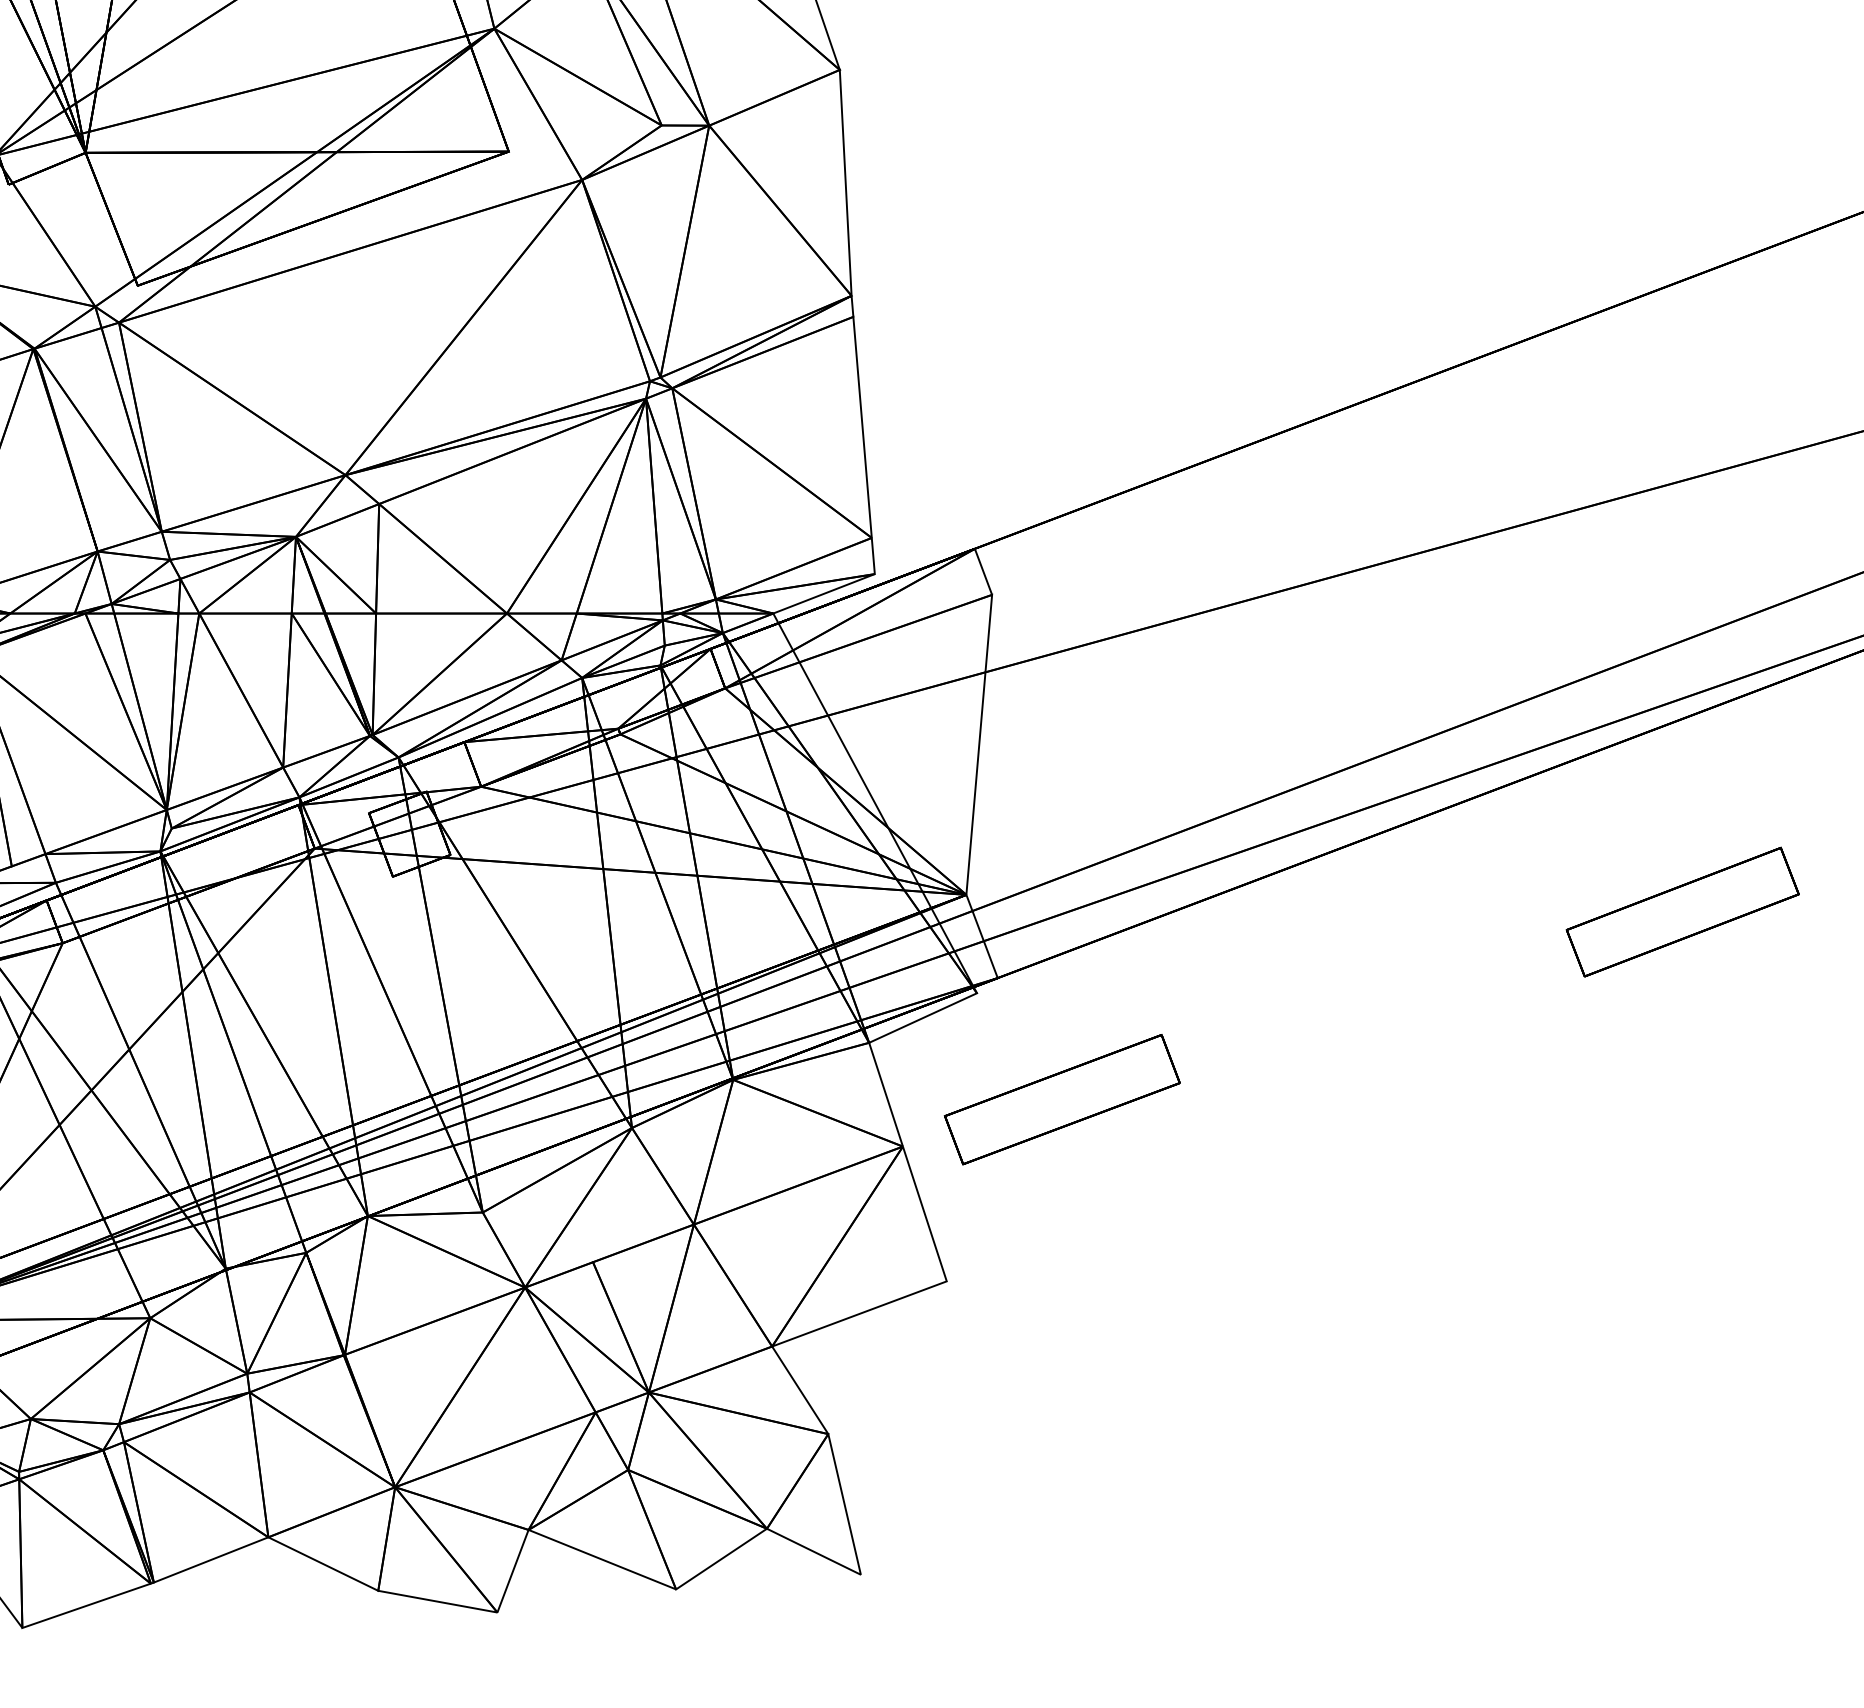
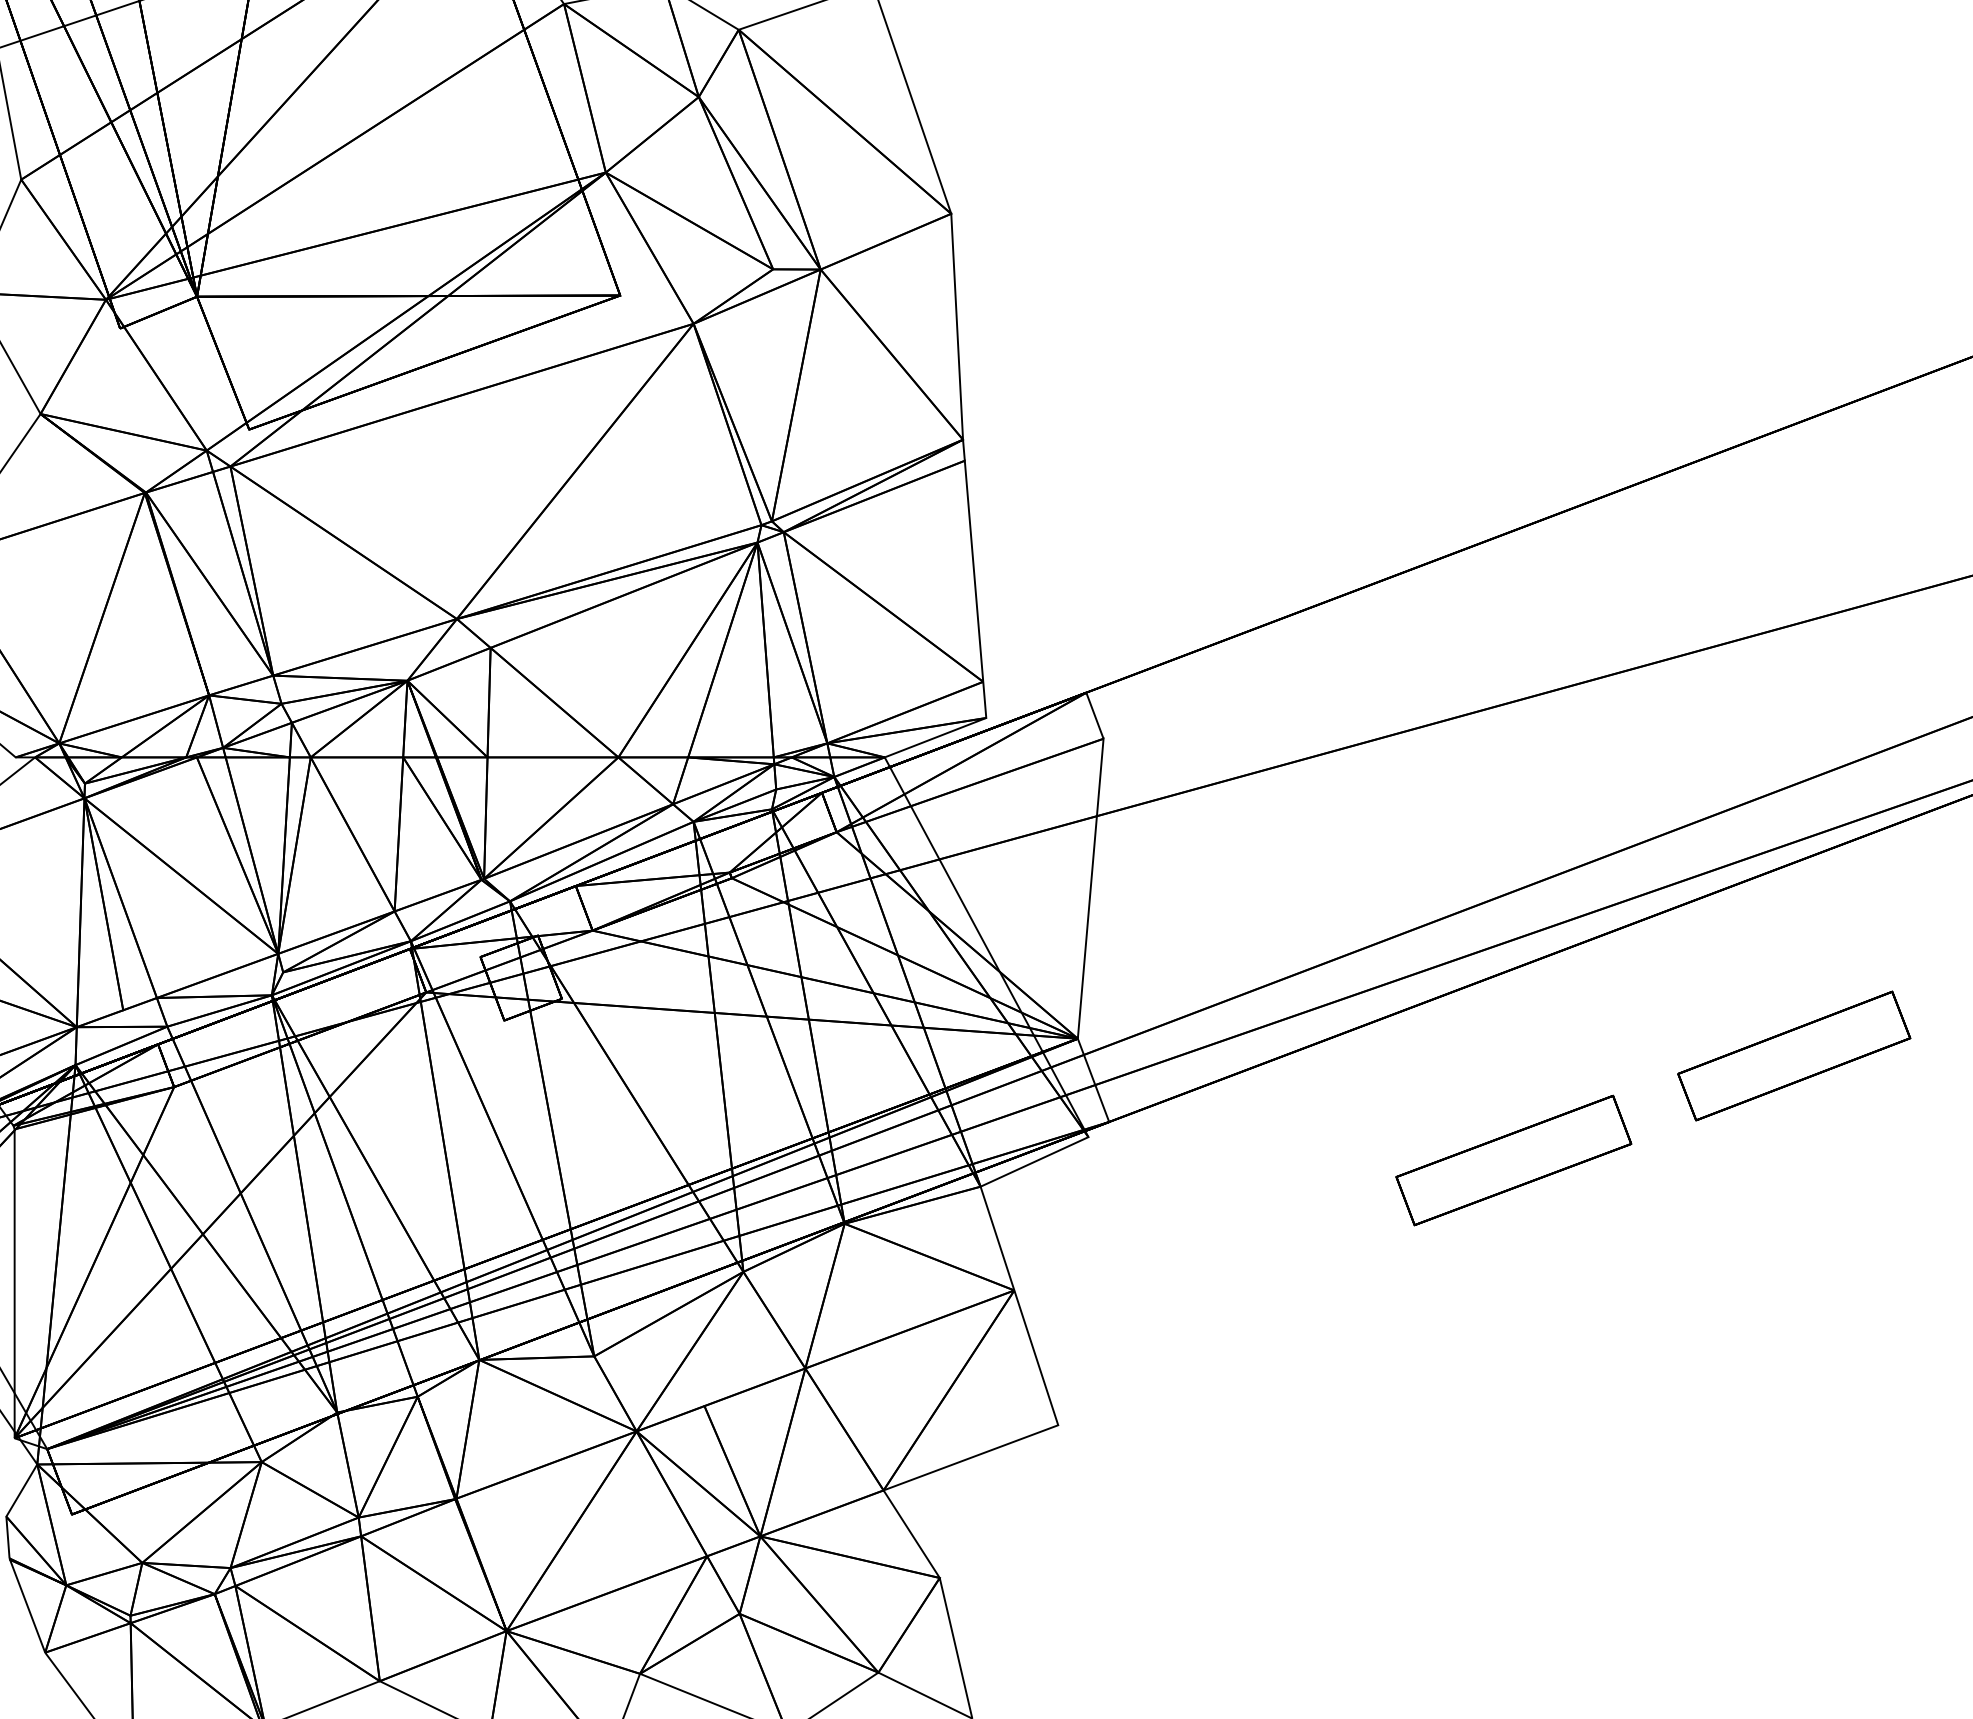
part: (1062, 1099) -> (1513, 1160), moved

